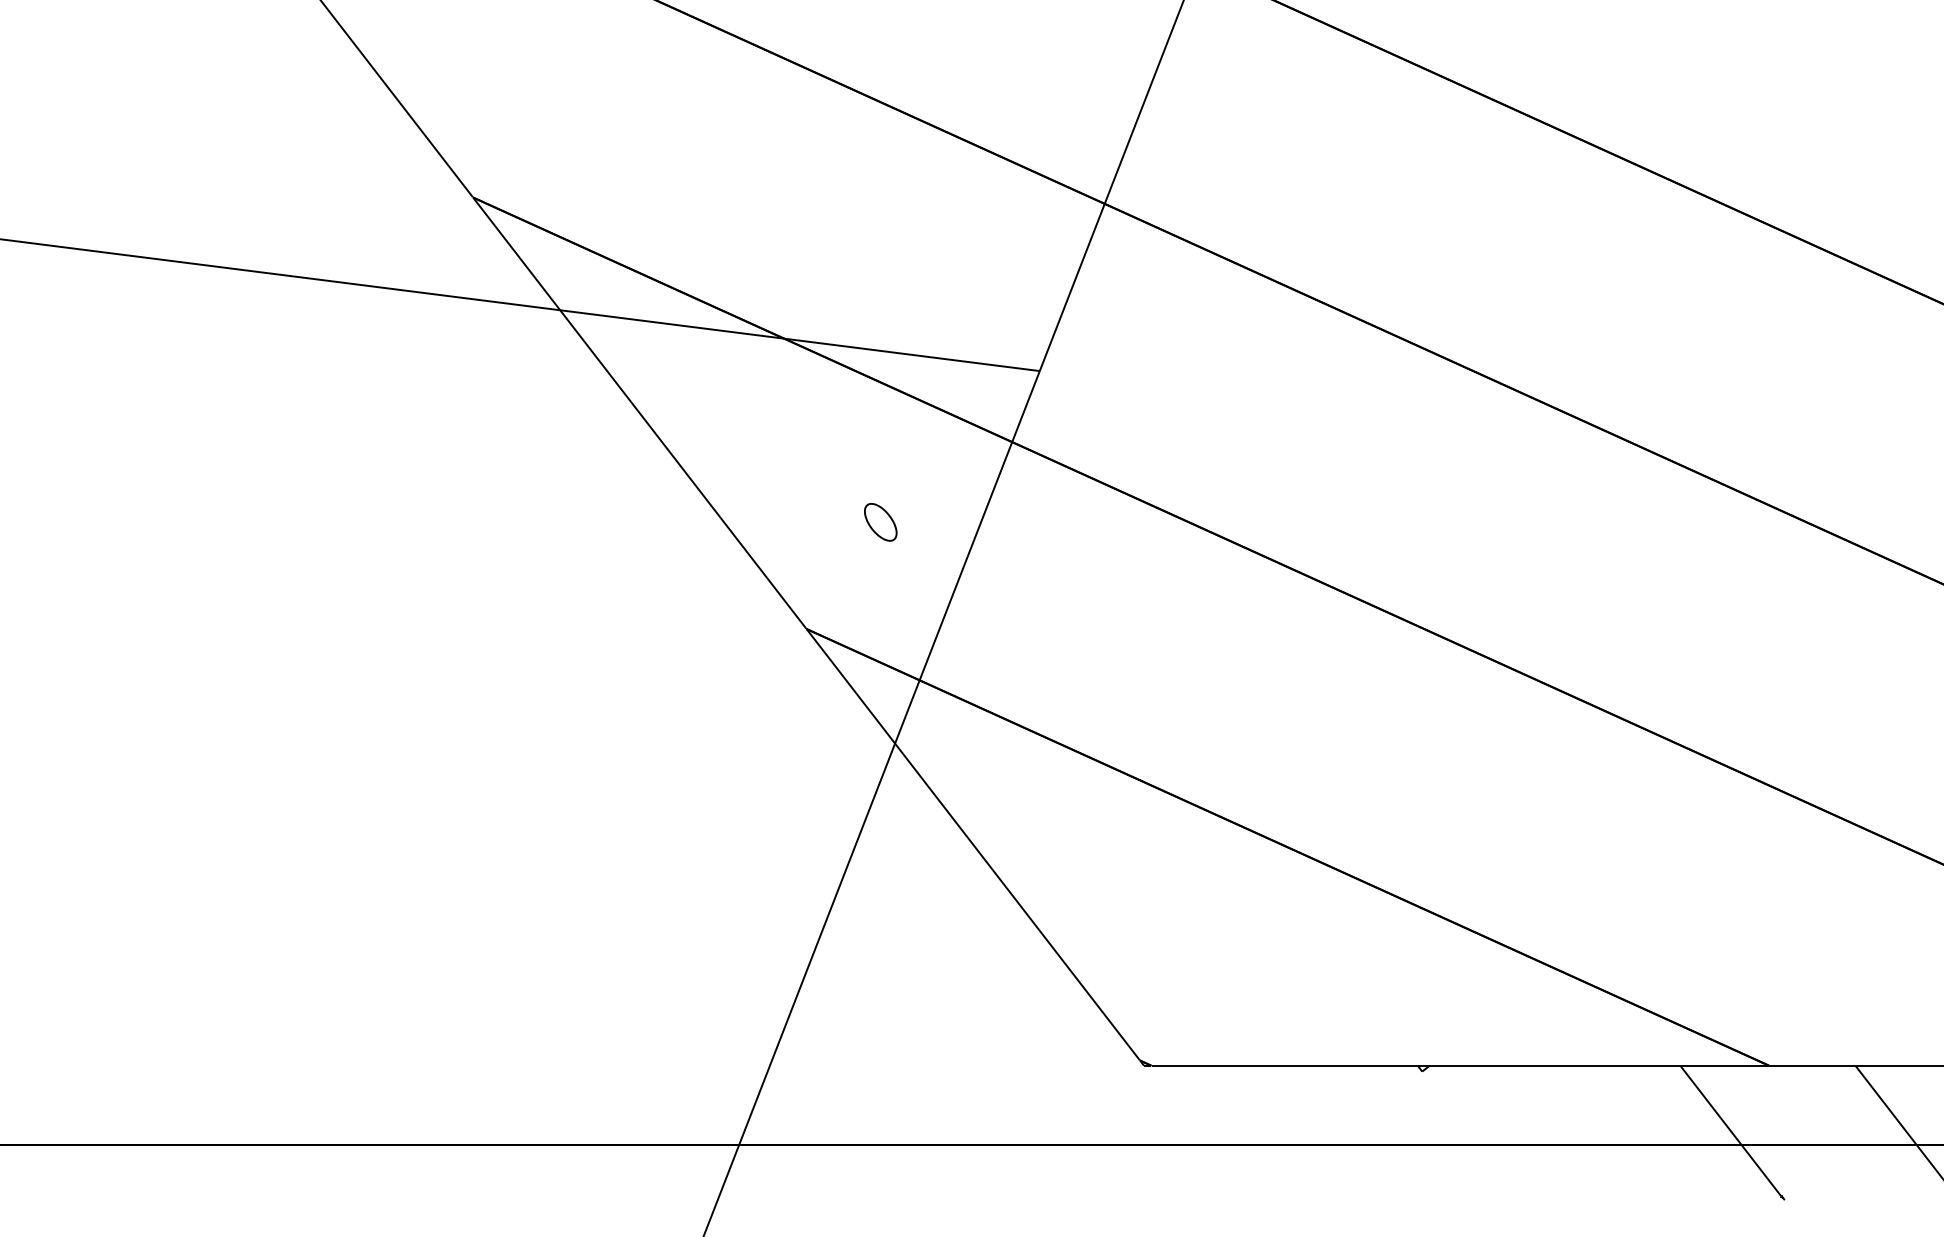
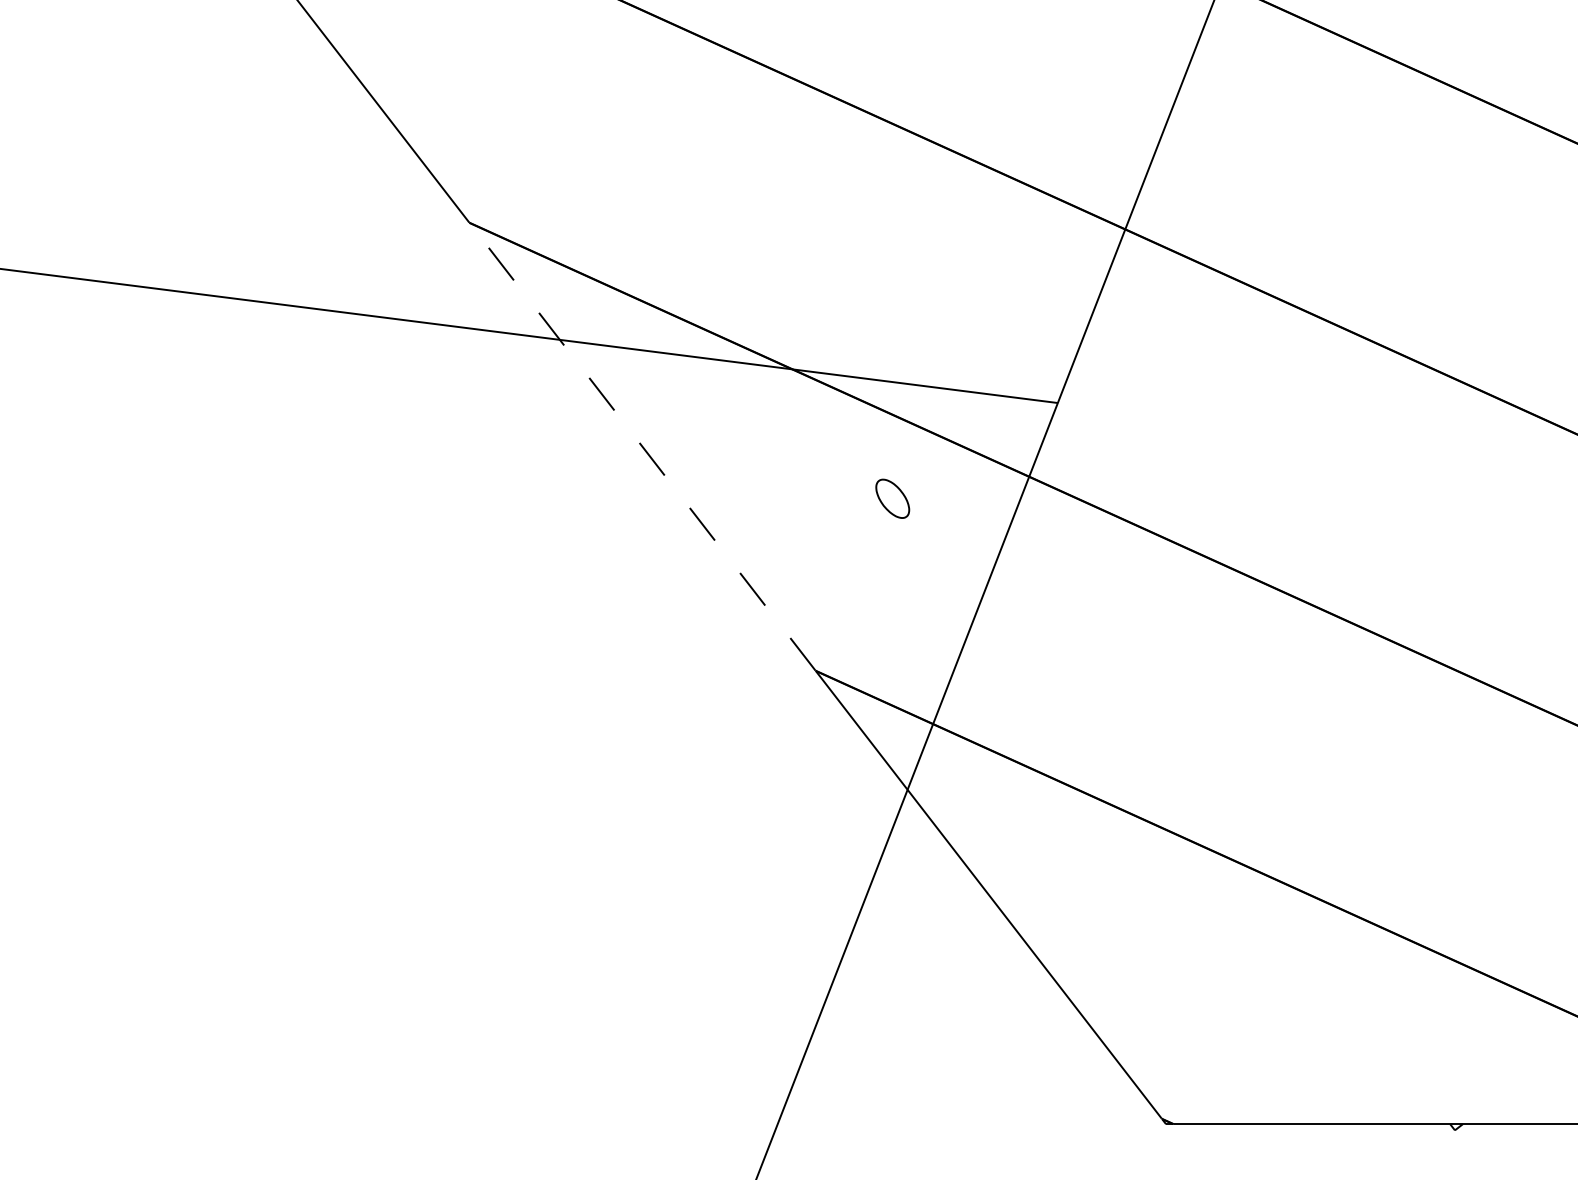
line: (639, 412) -> (642, 446), solid -> dashed
part: (880, 522) -> (892, 498), moved

